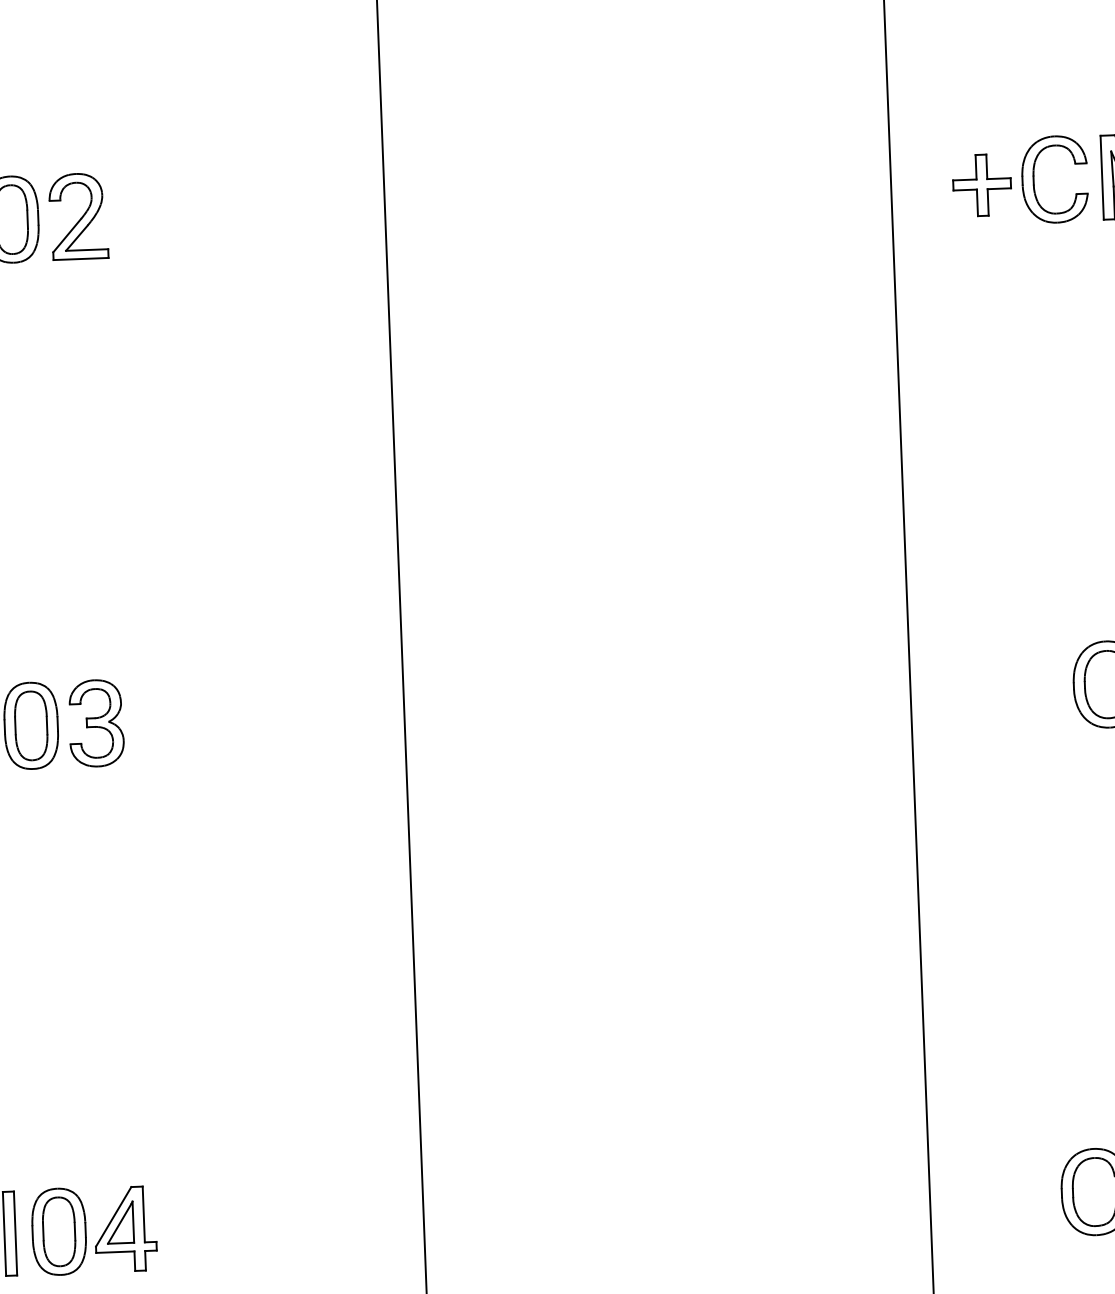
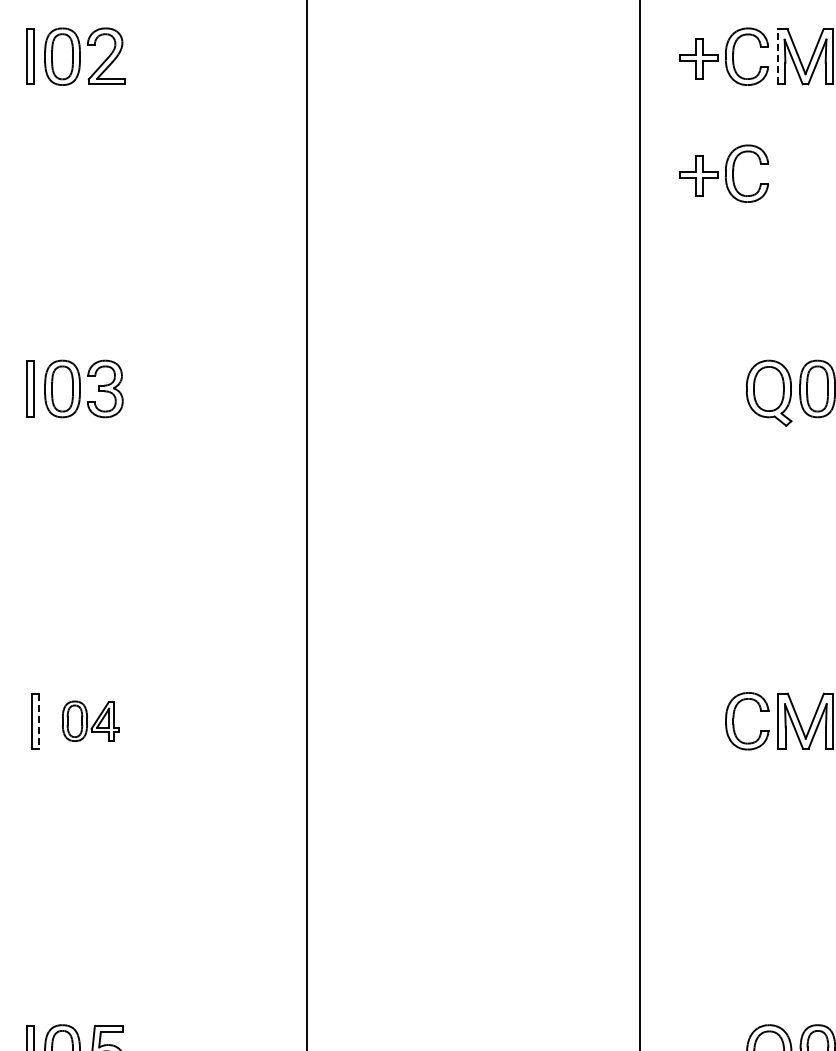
line: (1102, 177) -> (778, 56), solid -> dashed
part: (1027, 358) -> (724, 173), added
part: (93, 1230) -> (90, 721), size x0.7
line: (15, 1233) -> (39, 721), solid -> dashed

